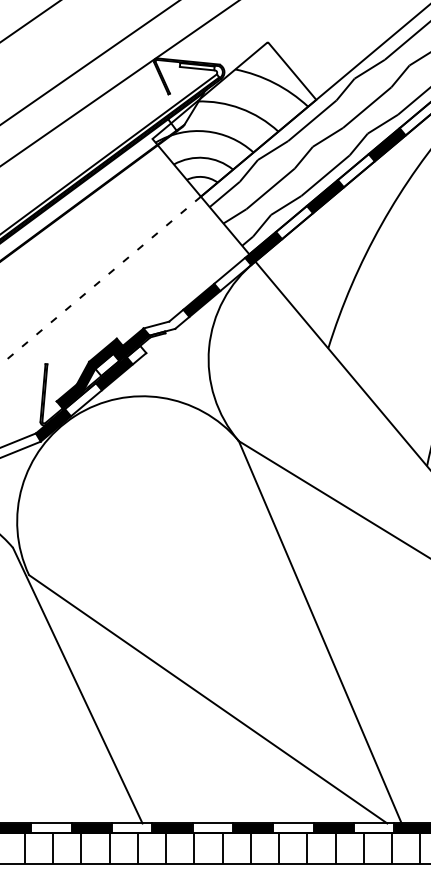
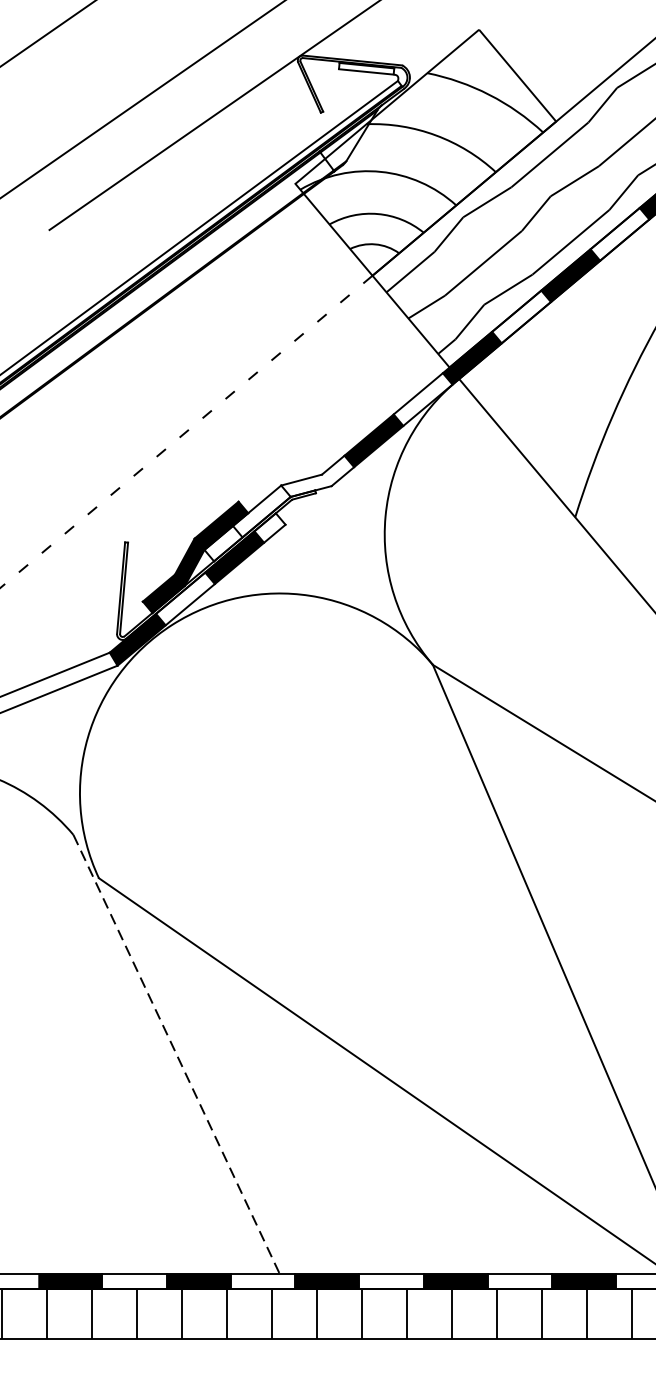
fill: (131, 344) -> (261, 511), removed
line: (78, 686) -> (177, 1055), solid -> dashed

